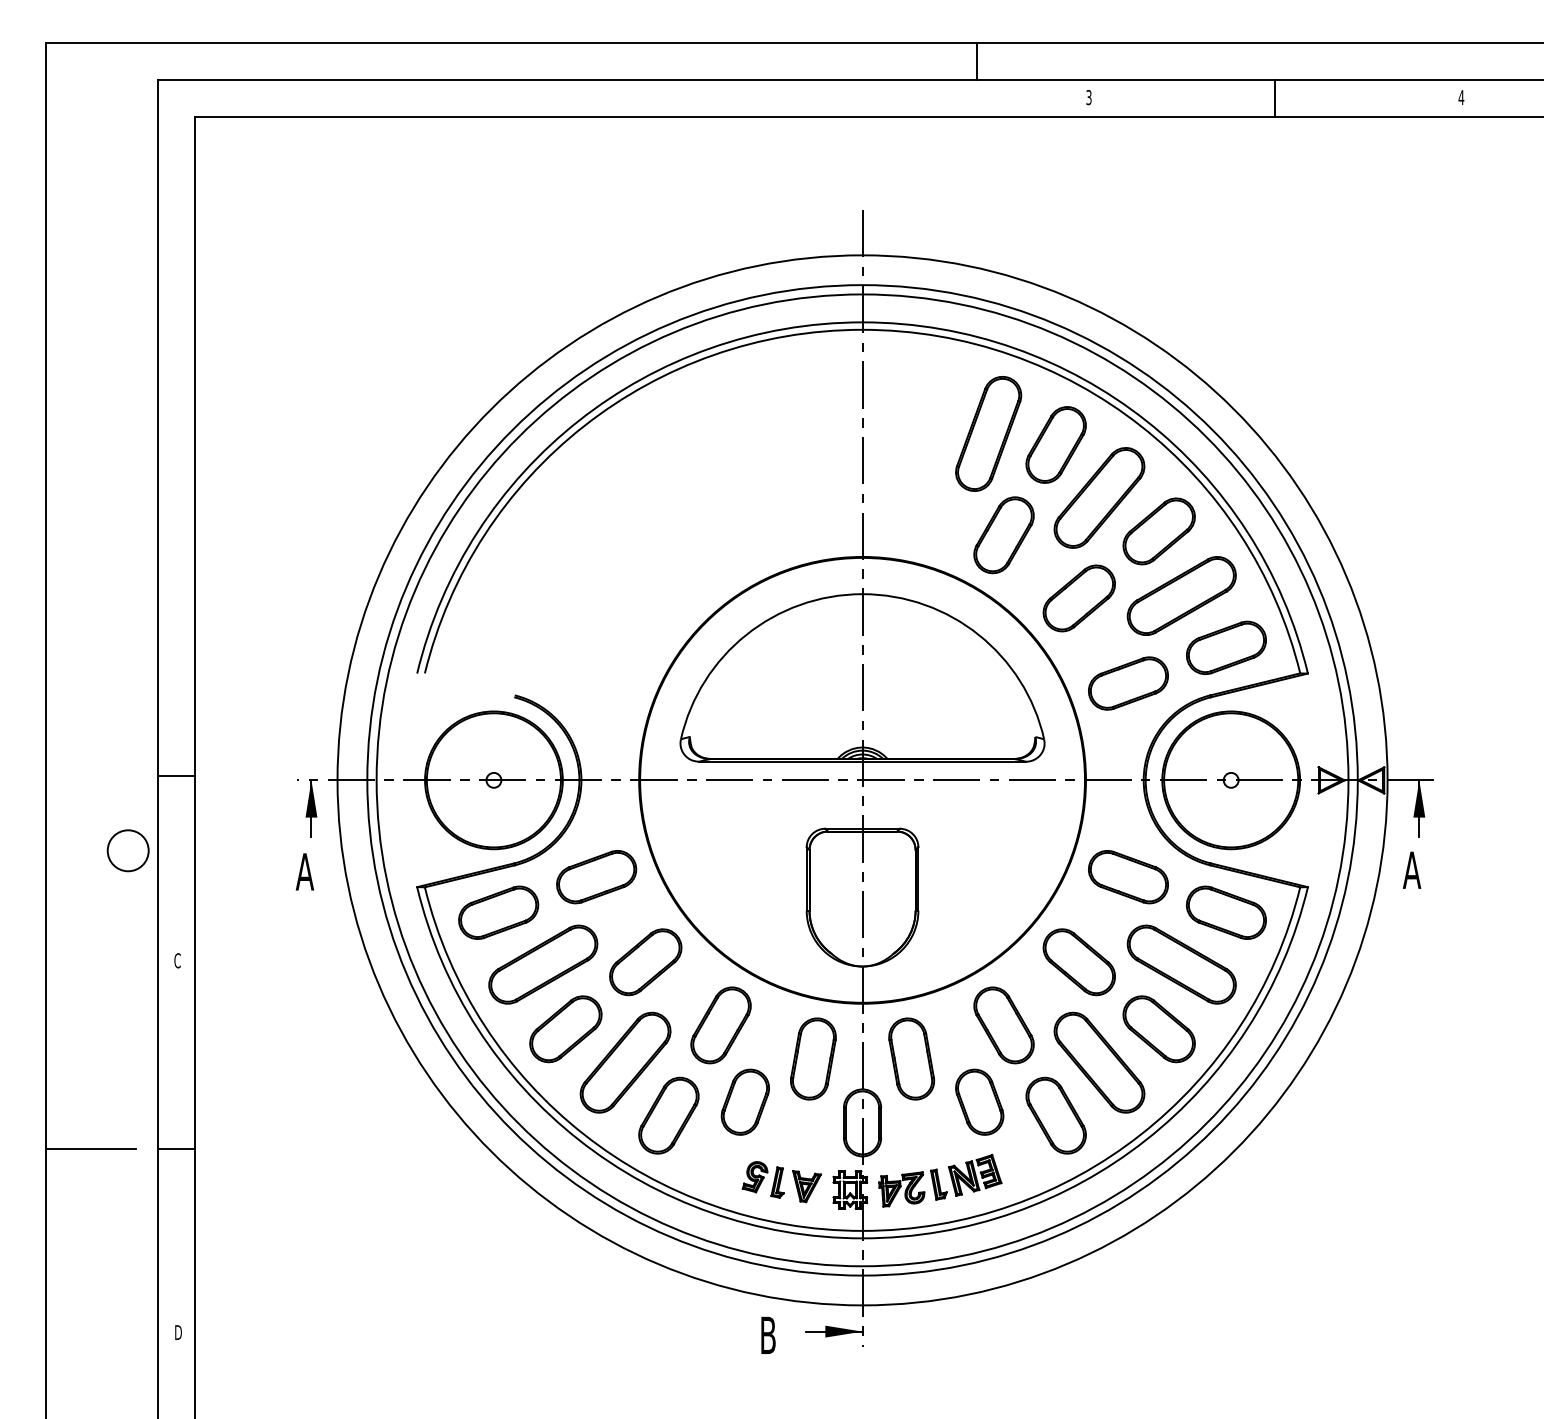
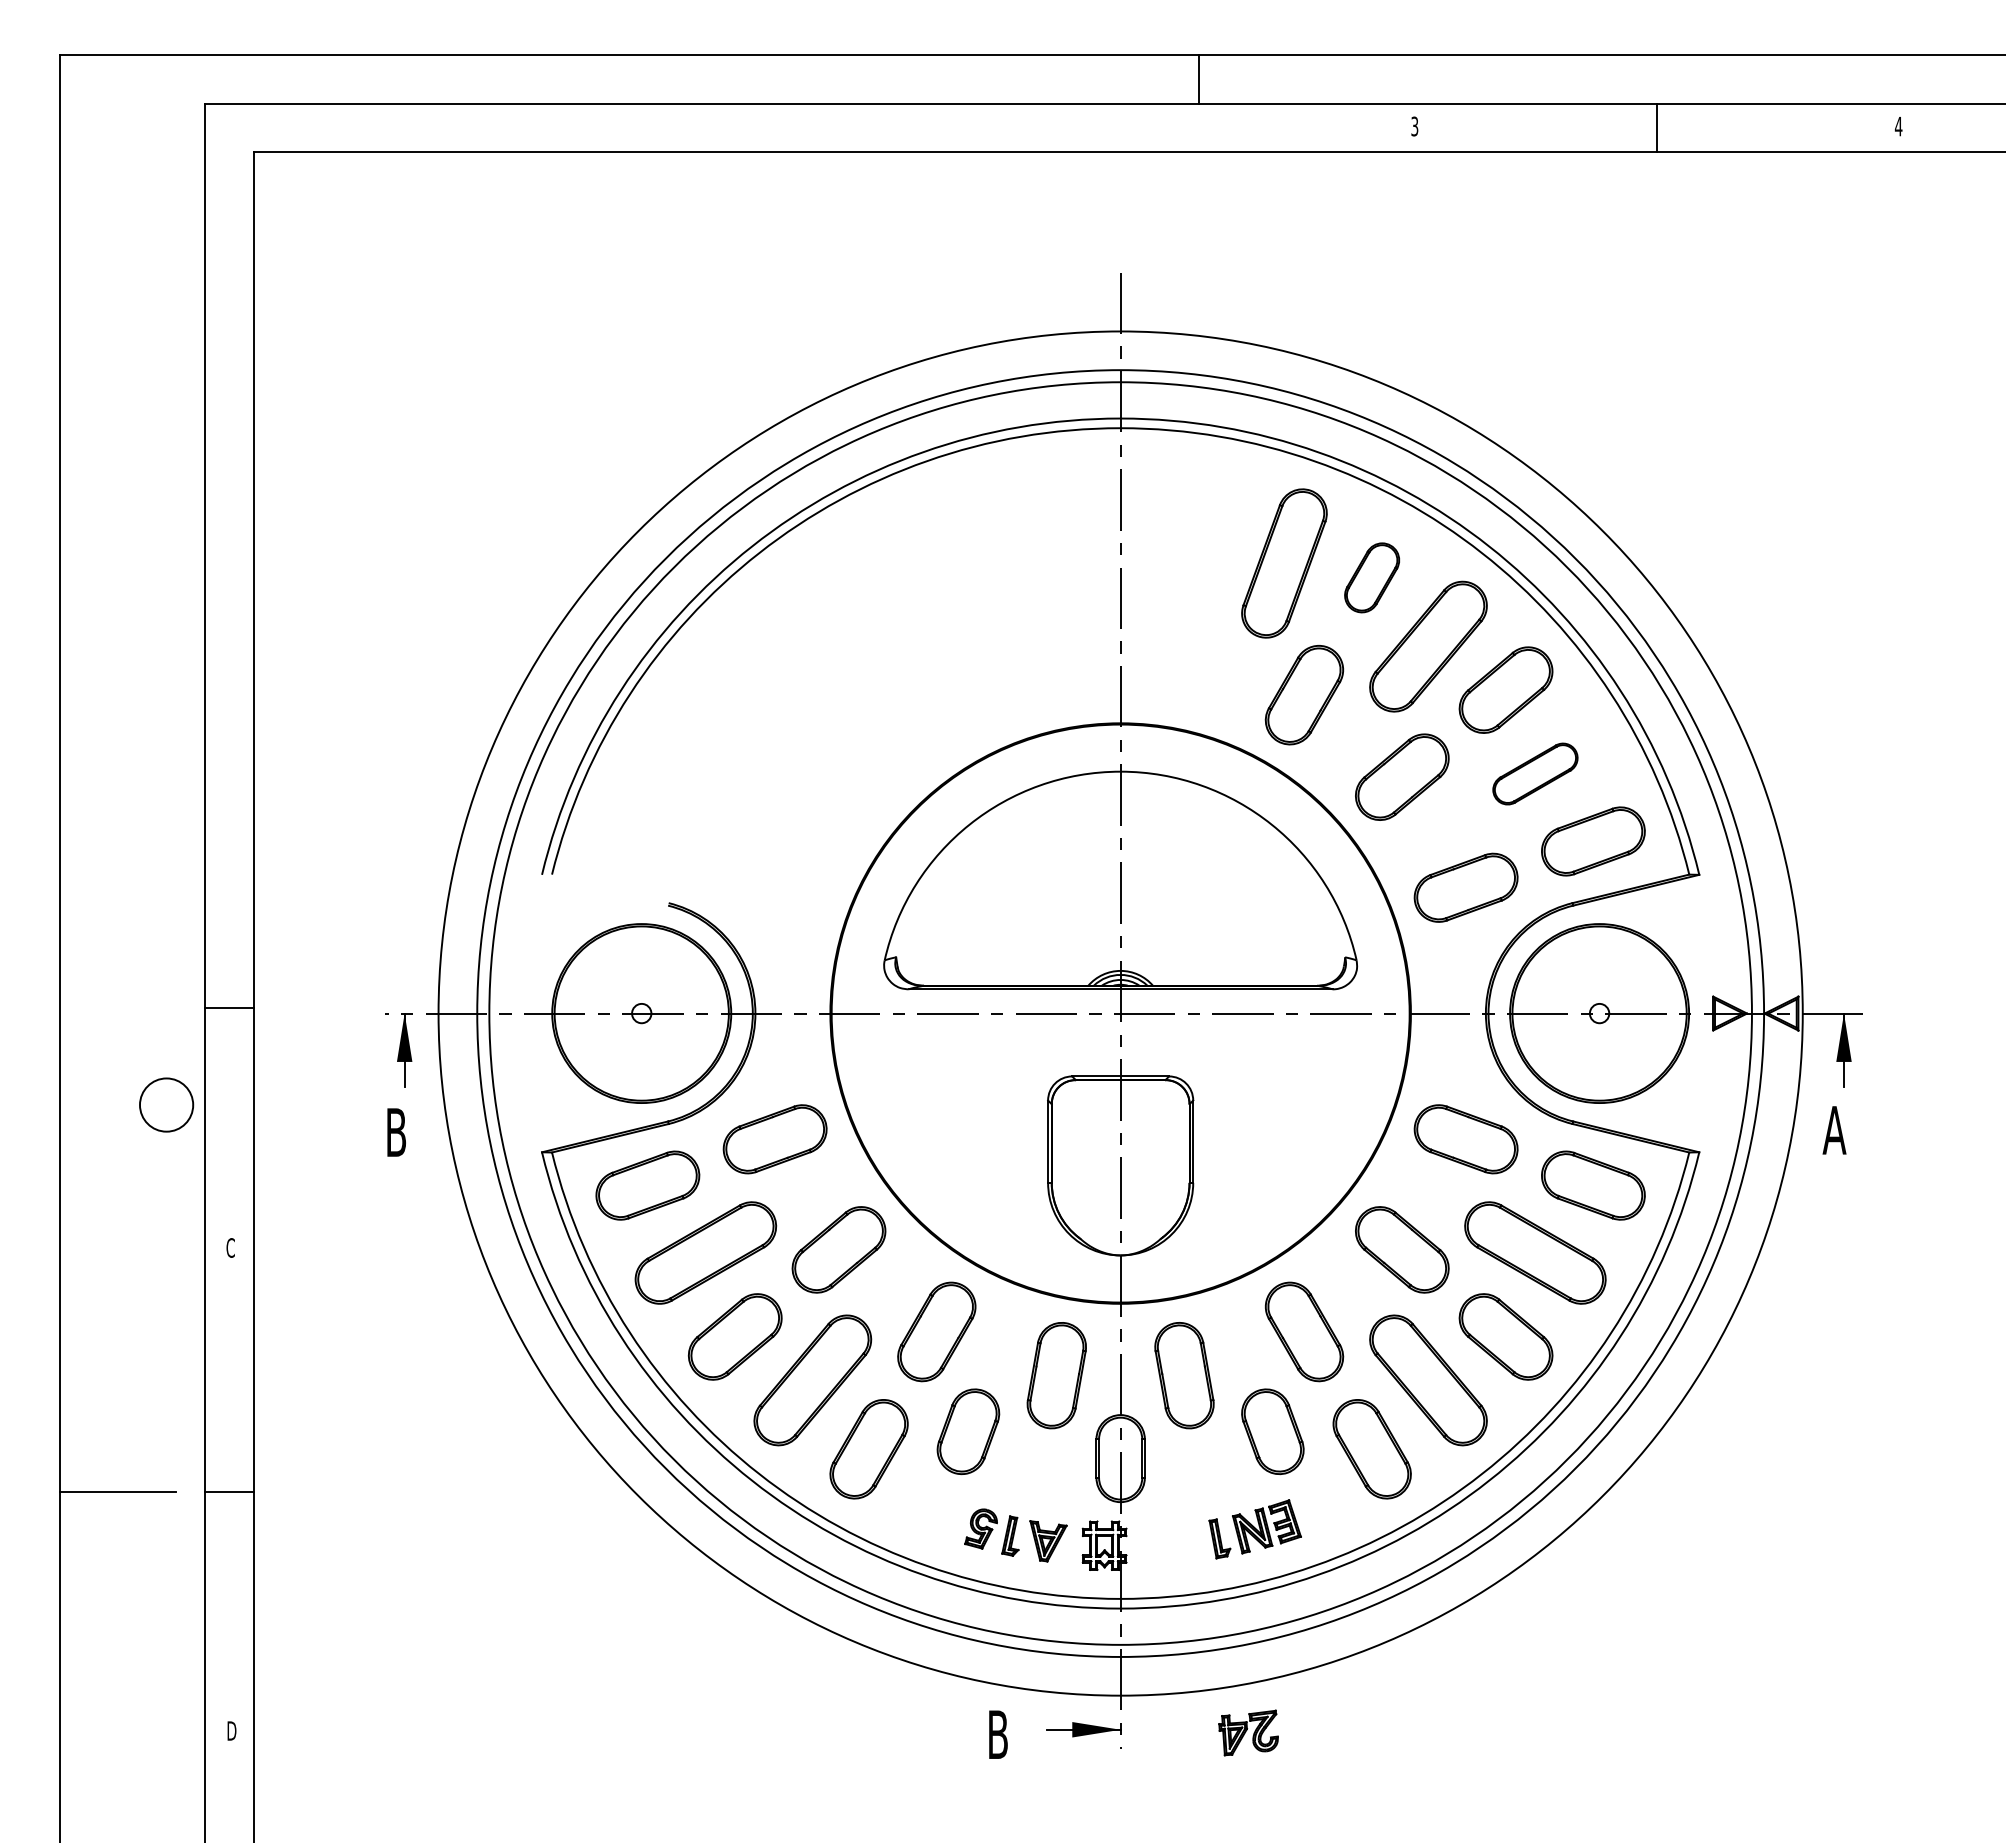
line: (977, 61) -> (1198, 79), moved
part: (1055, 444) -> (1371, 577), size x0.7
part: (1181, 595) -> (1535, 773), size x0.6
text: (305, 871) -> (396, 1132), A -> B
part: (901, 1189) -> (1248, 1732), moved

